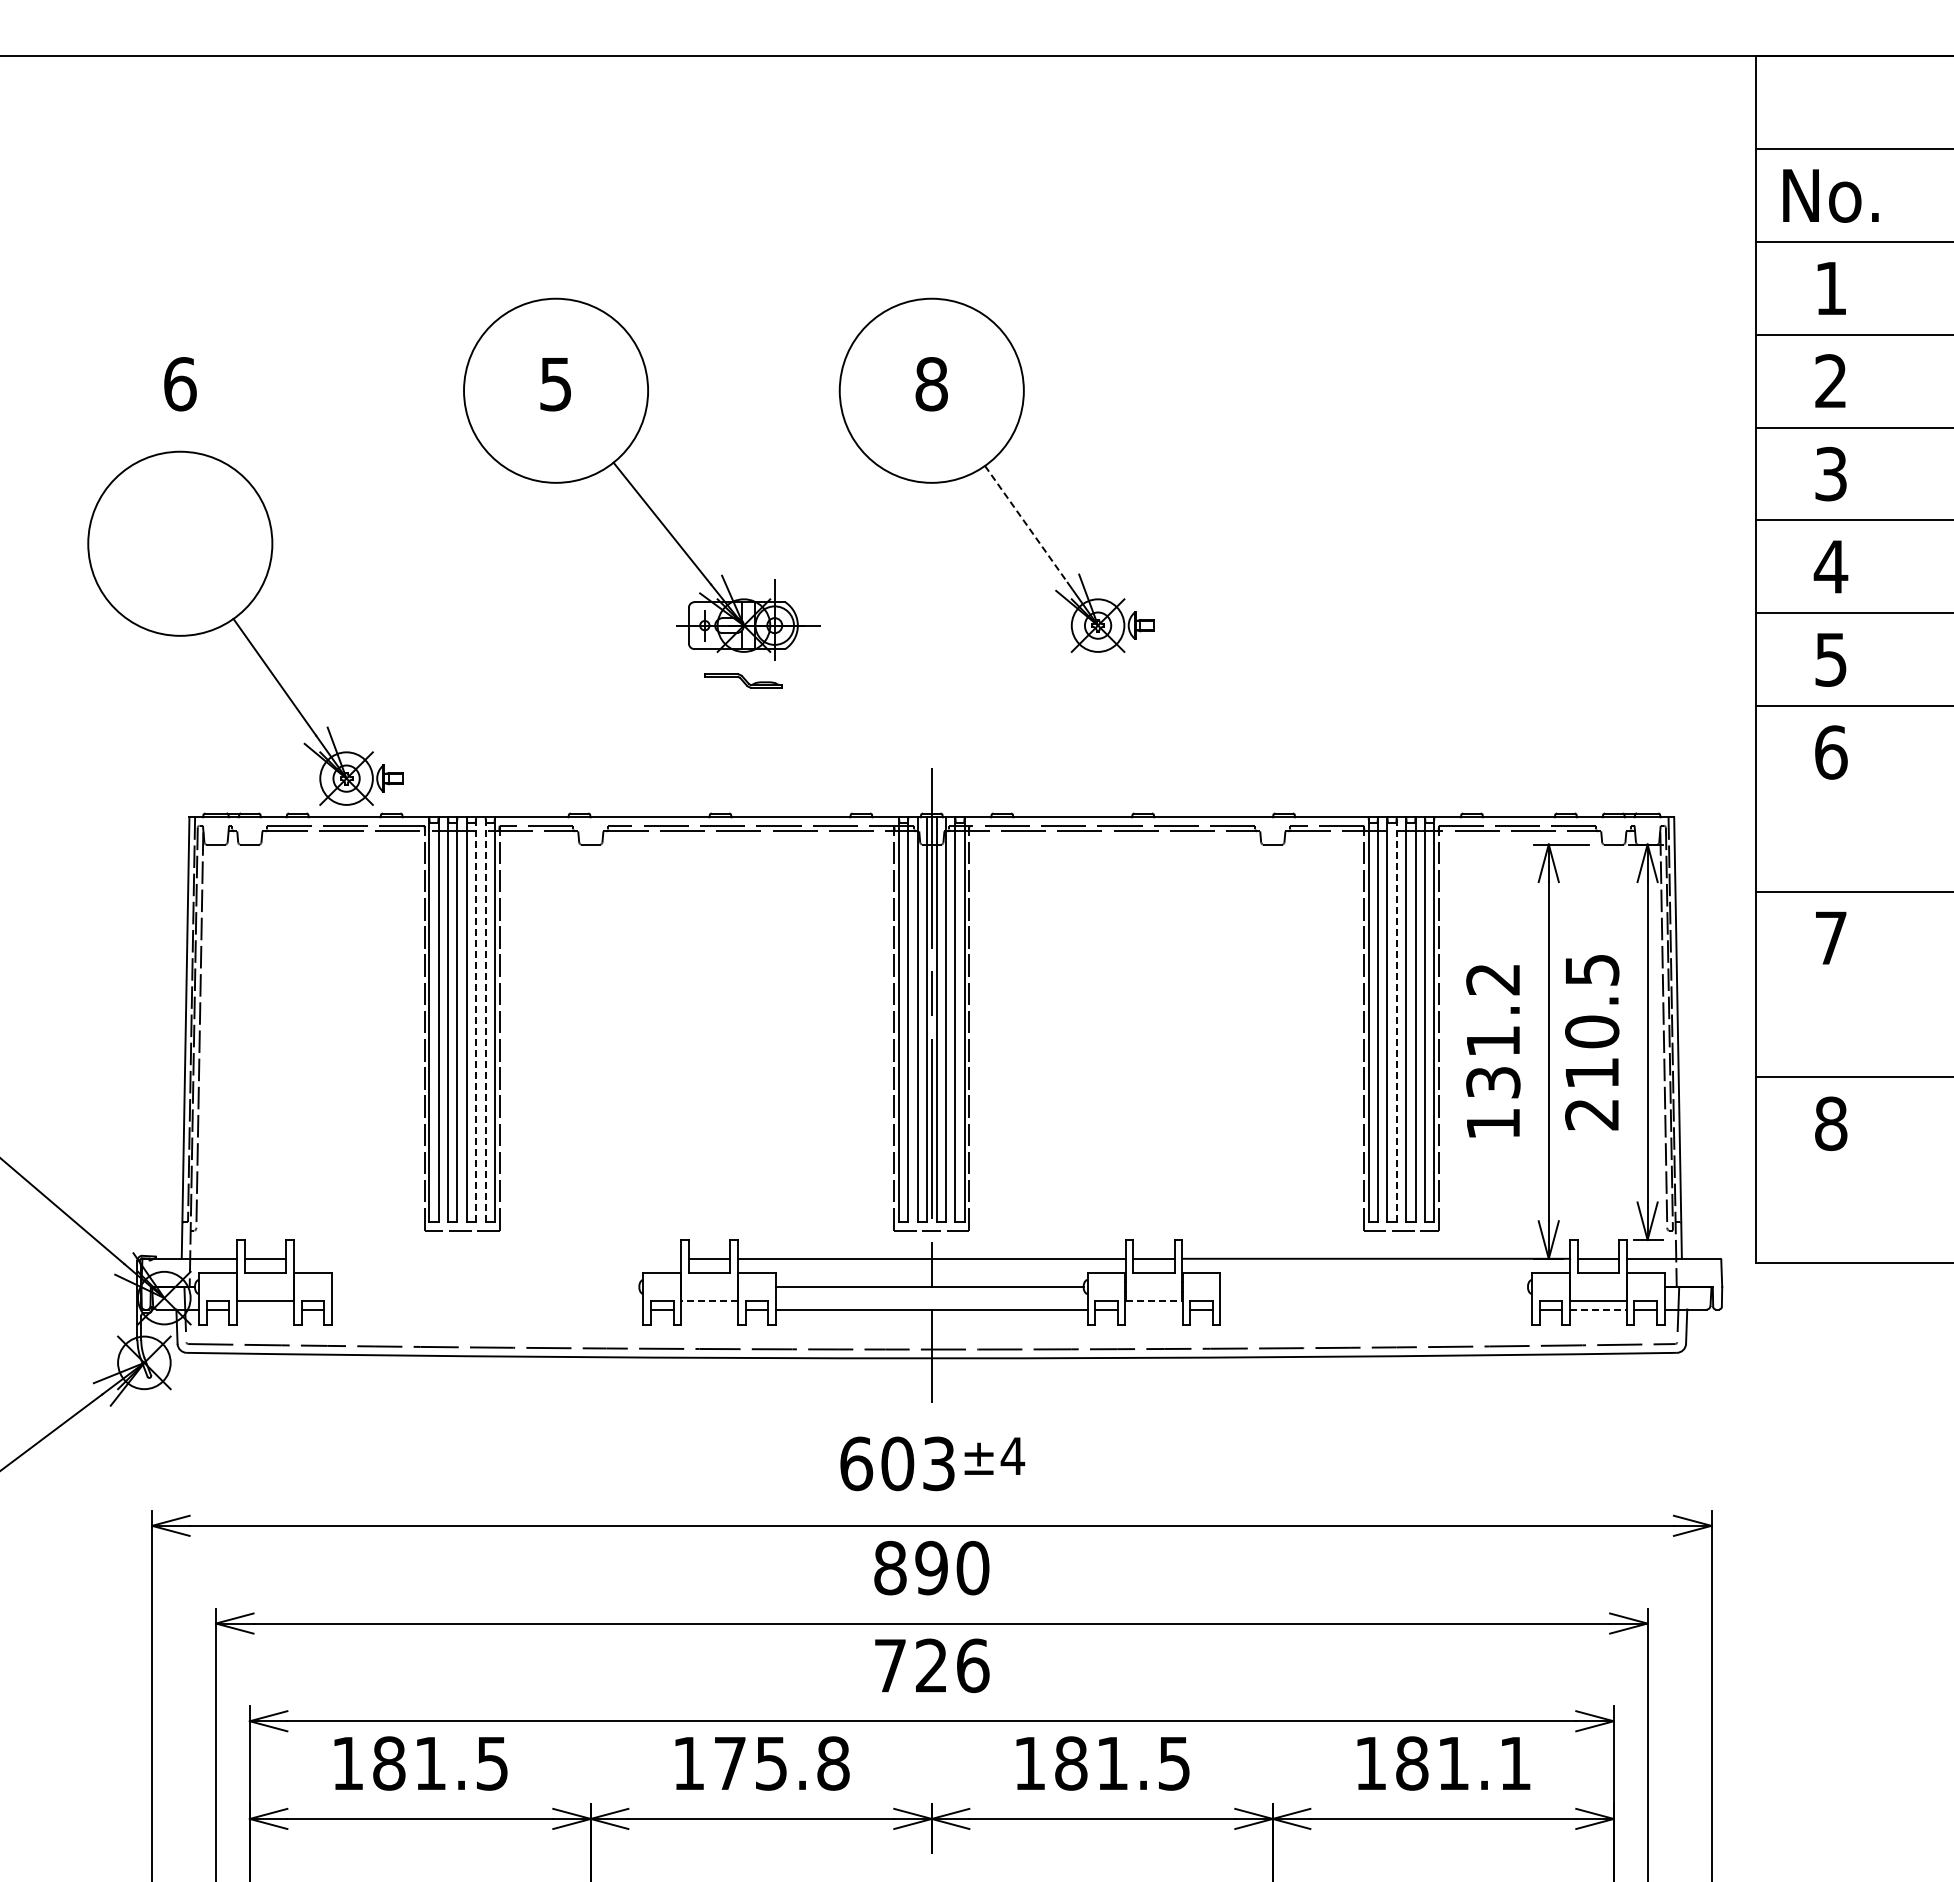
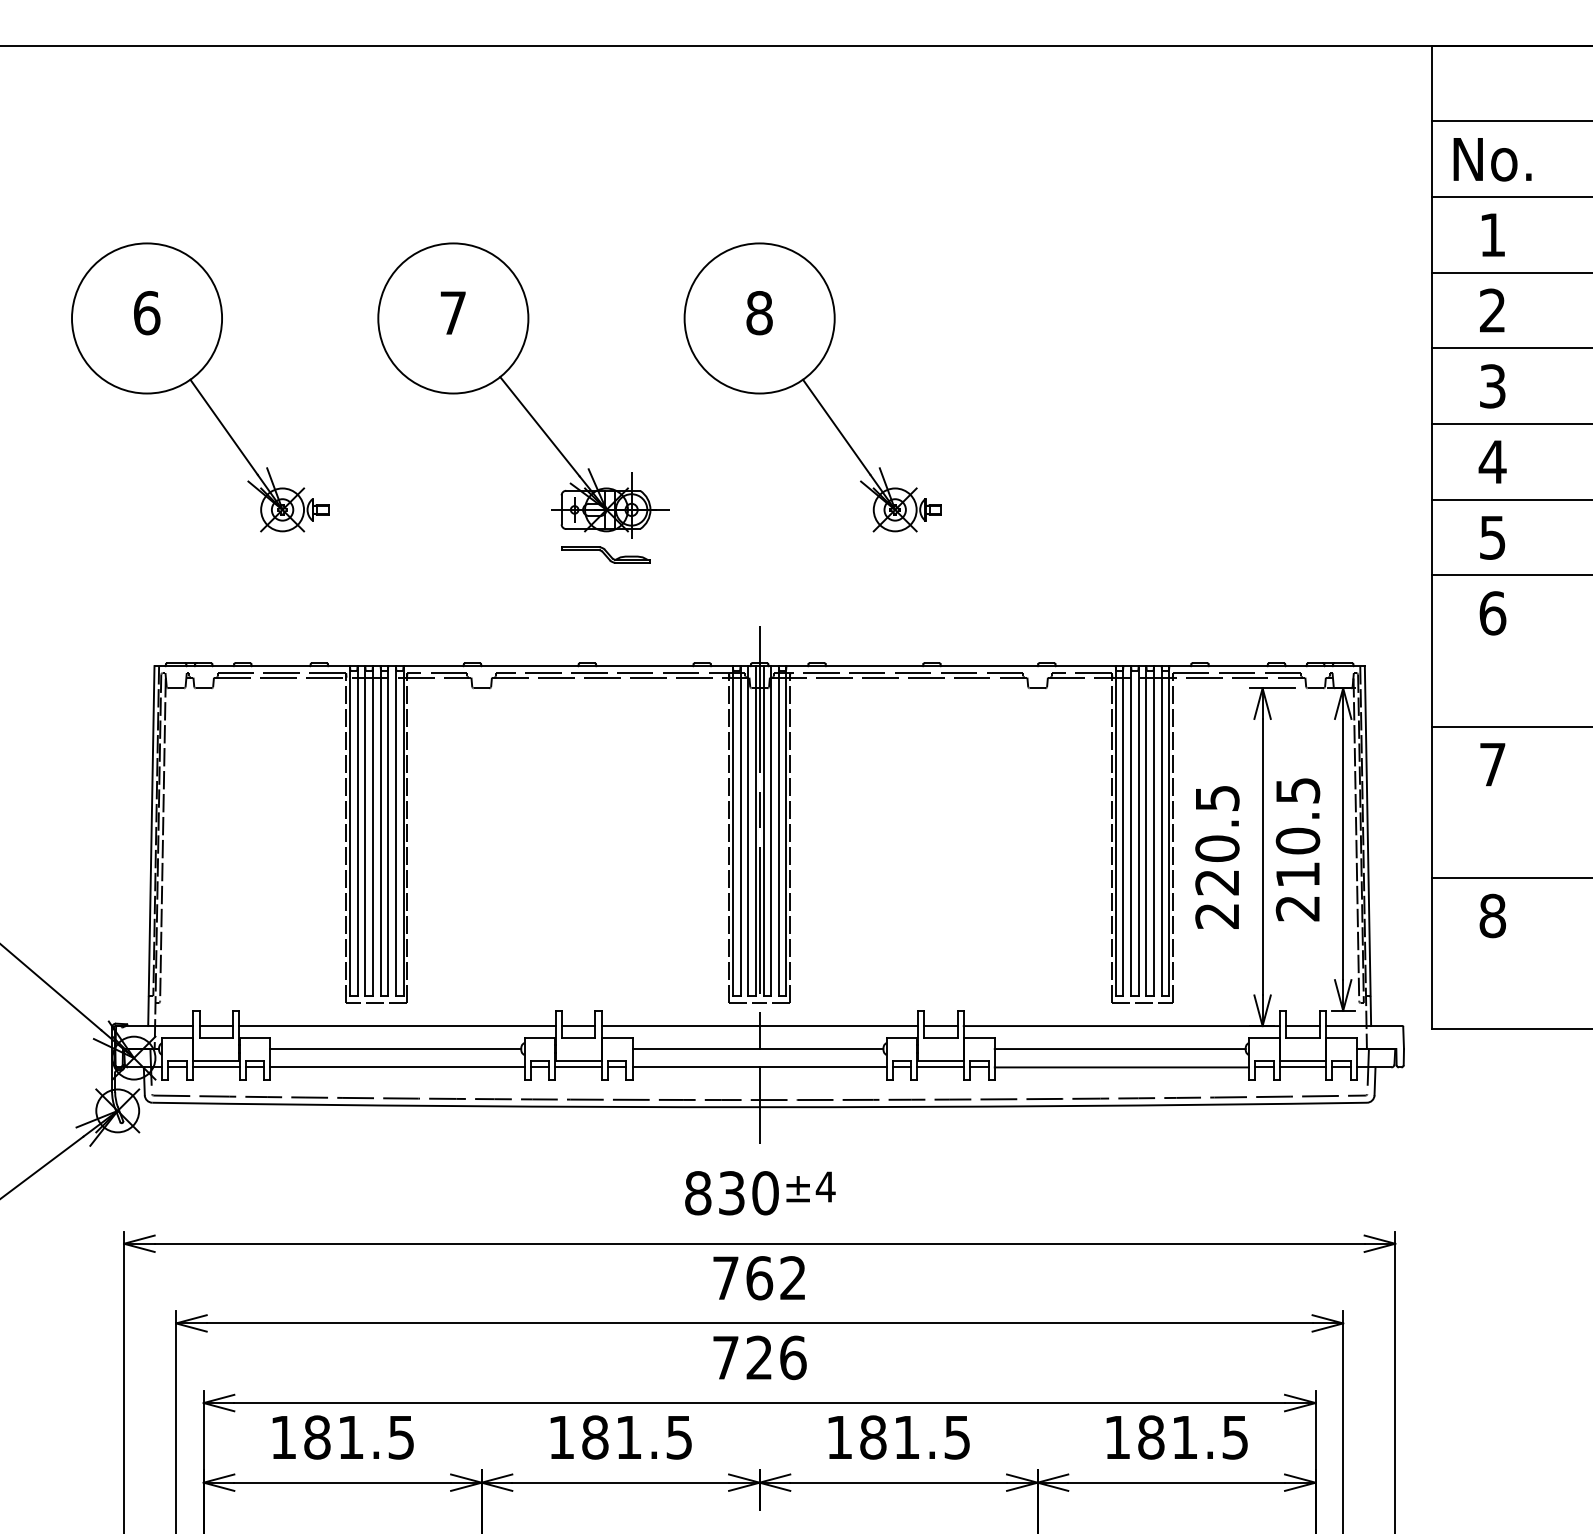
text: (555, 384) -> (452, 313), 5 -> 7
line: (1026, 524) -> (836, 427), dashed -> solid
part: (245, 627) -> (200, 386), moved
part: (743, 680) -> (606, 554), size x1.43
line: (476, 1019) -> (388, 830), dashed -> solid
line: (485, 1019) -> (395, 830), dashed -> solid
line: (1396, 1019) -> (1138, 830), dashed -> solid
text: (1493, 1051) -> (1217, 857), 131.2 -> 220.5
line: (487, 1258) -> (397, 1025), added
line: (485, 1286) -> (395, 1048), added
line: (1373, 1286) -> (1119, 1048), added
line: (709, 1301) -> (578, 1060), dashed -> solid
line: (1154, 1301) -> (941, 1060), dashed -> solid
line: (264, 1309) -> (215, 1067), added
line: (487, 1309) -> (397, 1067), added
line: (709, 1309) -> (578, 1067), added
line: (1153, 1309) -> (940, 1067), added
line: (1376, 1309) -> (1122, 1067), added
line: (1598, 1309) -> (1303, 1067), dashed -> solid
text: (897, 1463) -> (731, 1192), 603 -> 830
text: (931, 1567) -> (759, 1277), 890 -> 762
text: (781, 1763) -> (637, 1437), 175.8 -> 181.5
text: (1515, 1763) -> (1235, 1437), 181.1 -> 181.5

